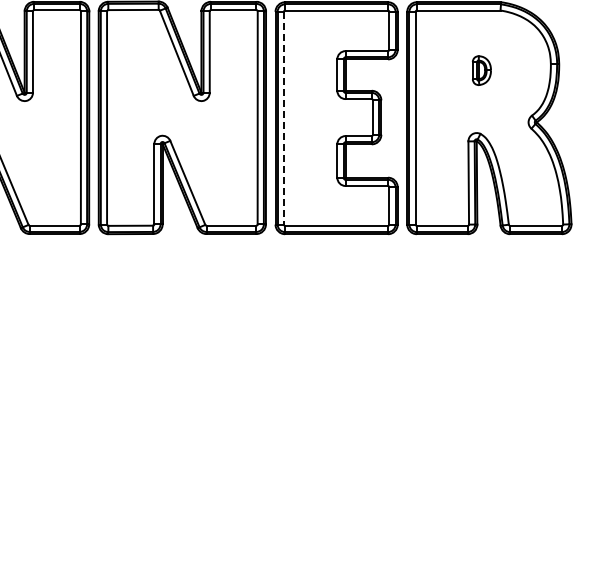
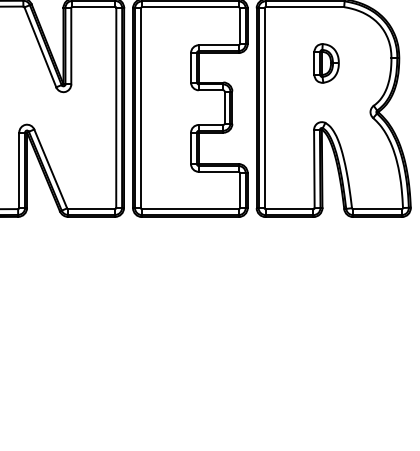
part: (481, 70) -> (326, 63), size x1.43
line: (283, 118) -> (140, 108), dashed -> solid

